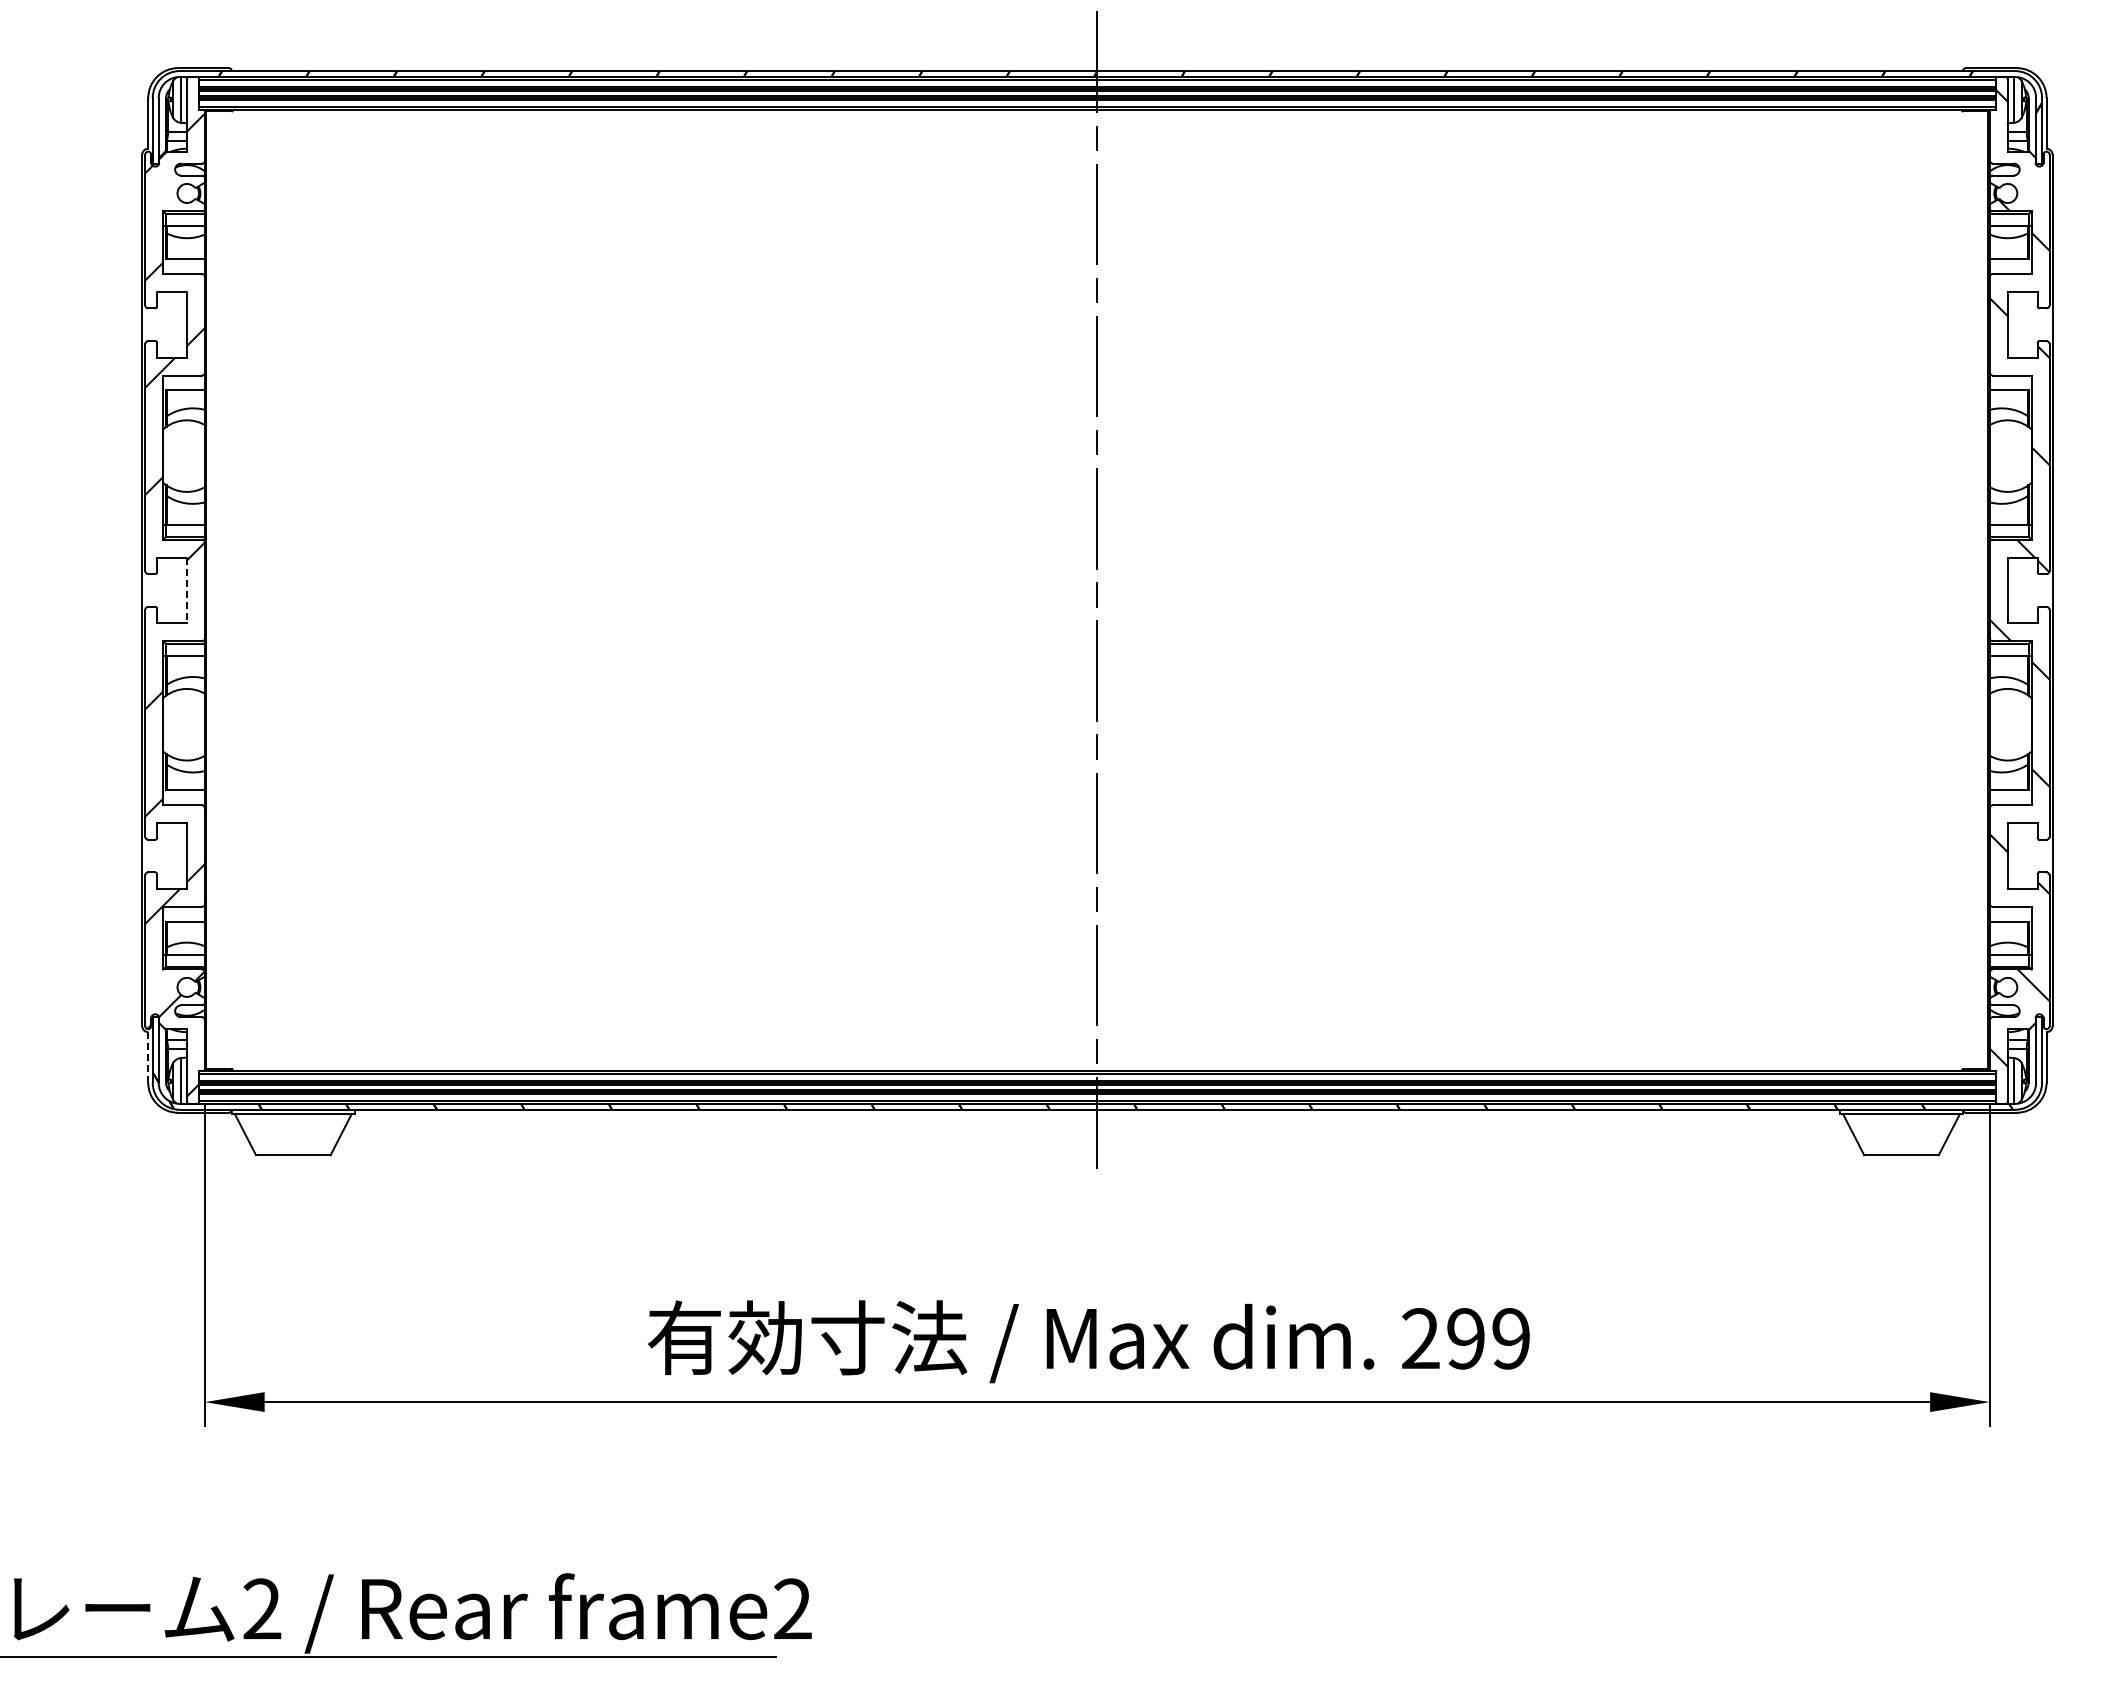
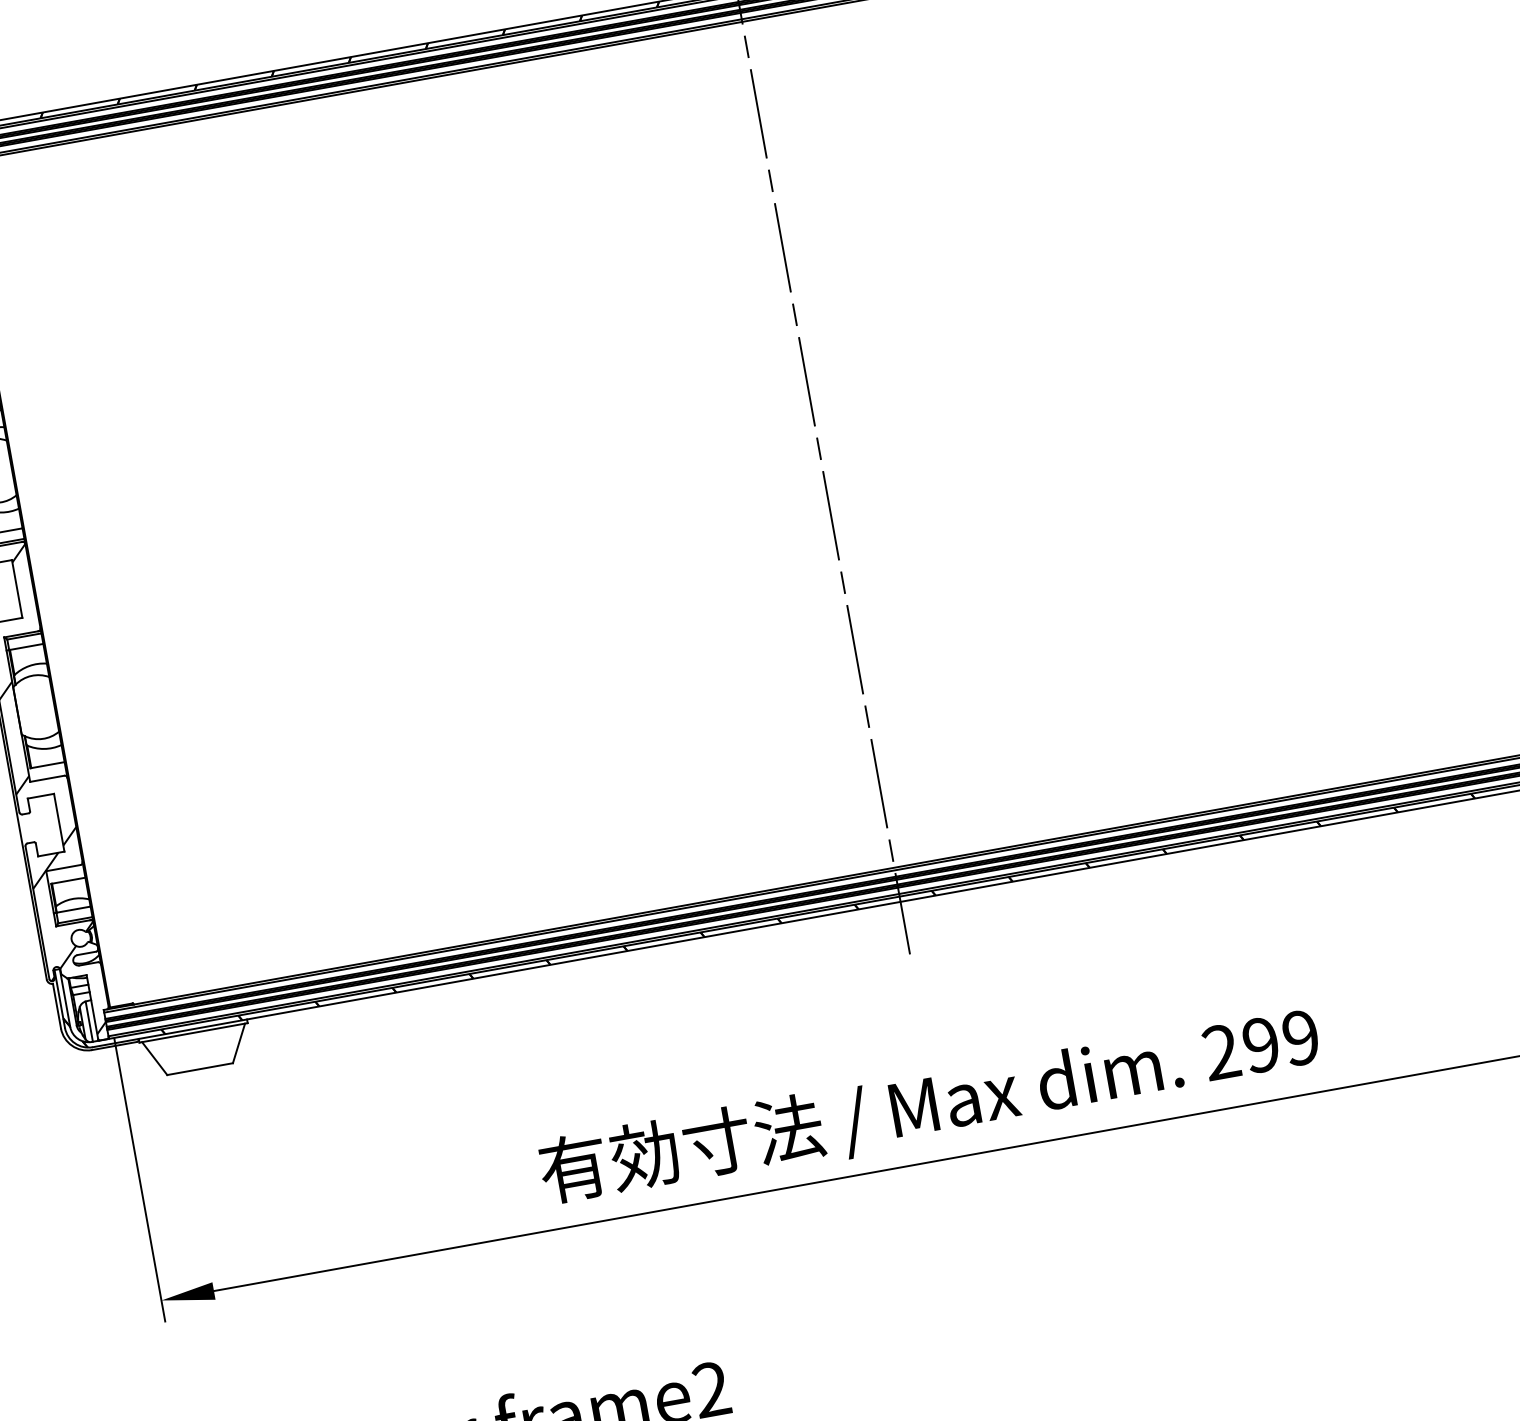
line: (187, 590) -> (17, 588), dashed -> solid
line: (148, 1058) -> (57, 1007), dashed -> solid

